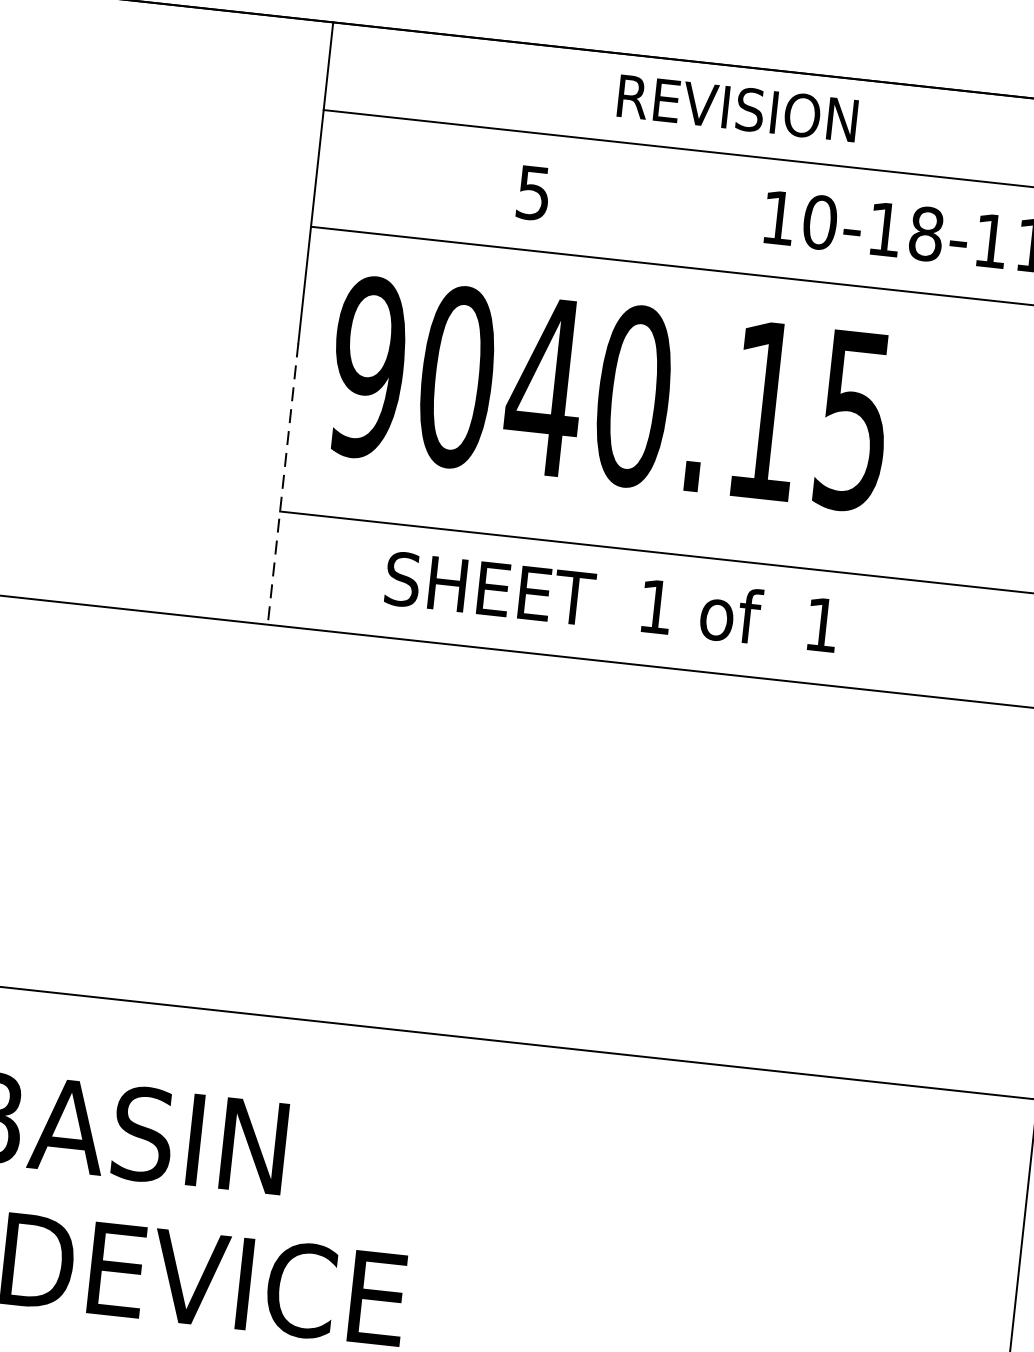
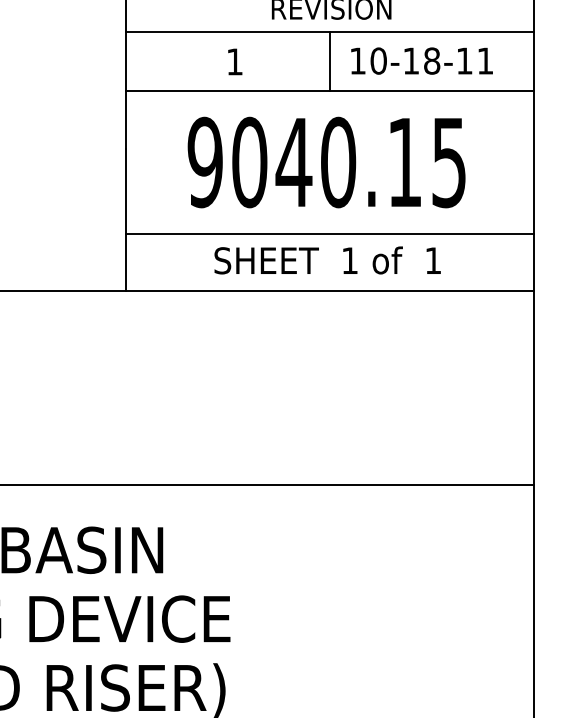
text: (532, 192) -> (234, 61), 5 -> 1
line: (724, 212) -> (330, 61), added
text: (609, 393) -> (326, 162), moved
line: (283, 483) -> (126, 219), dashed -> solid
text: (611, 601) -> (327, 260), moved

